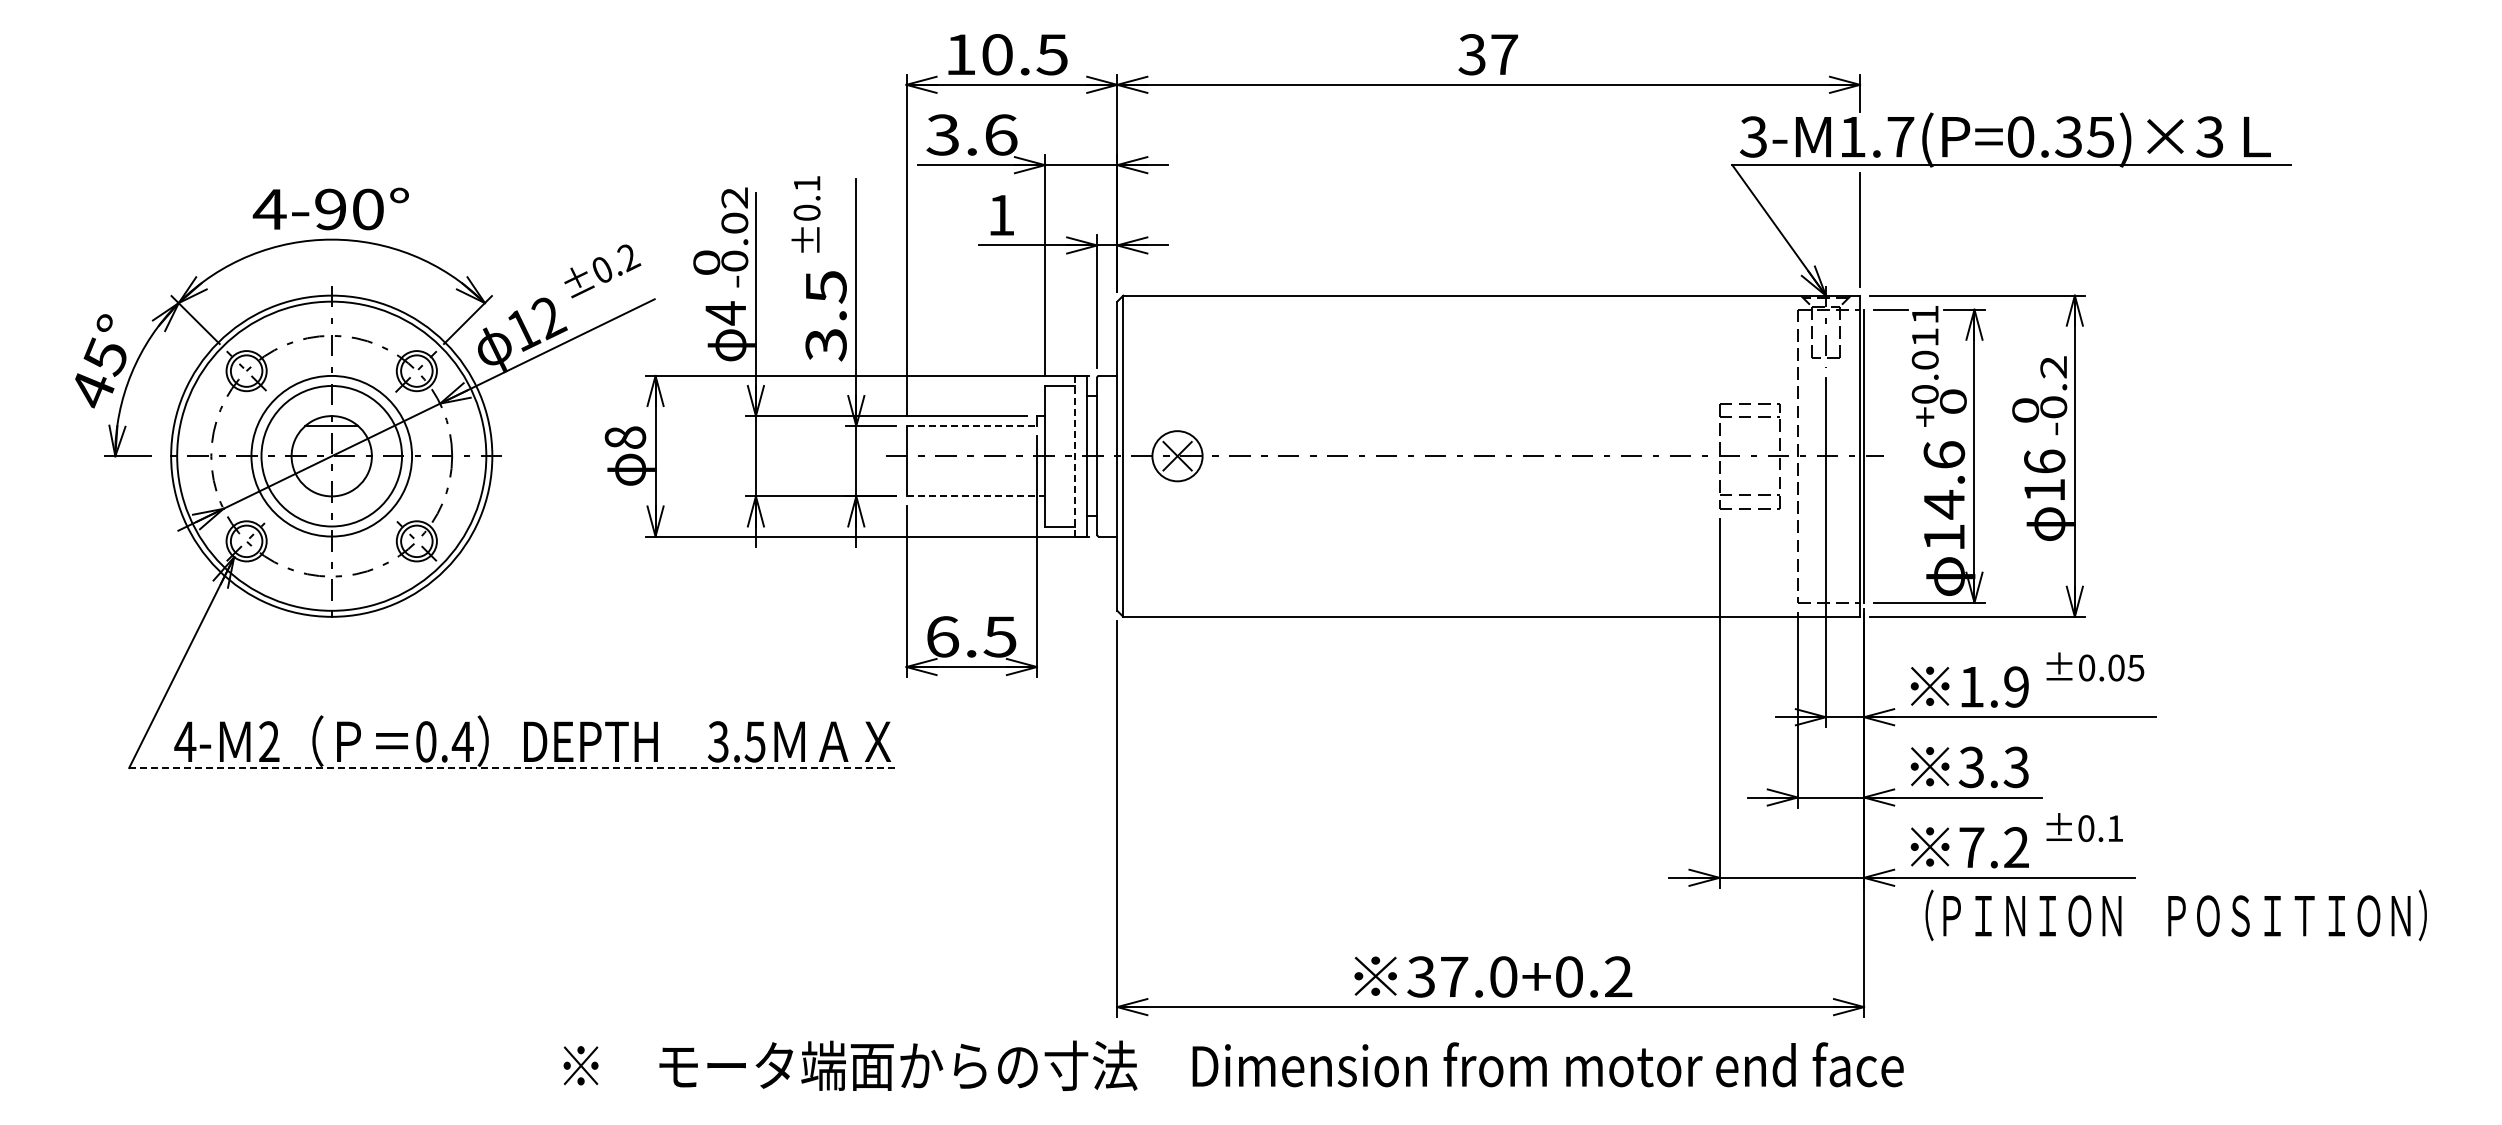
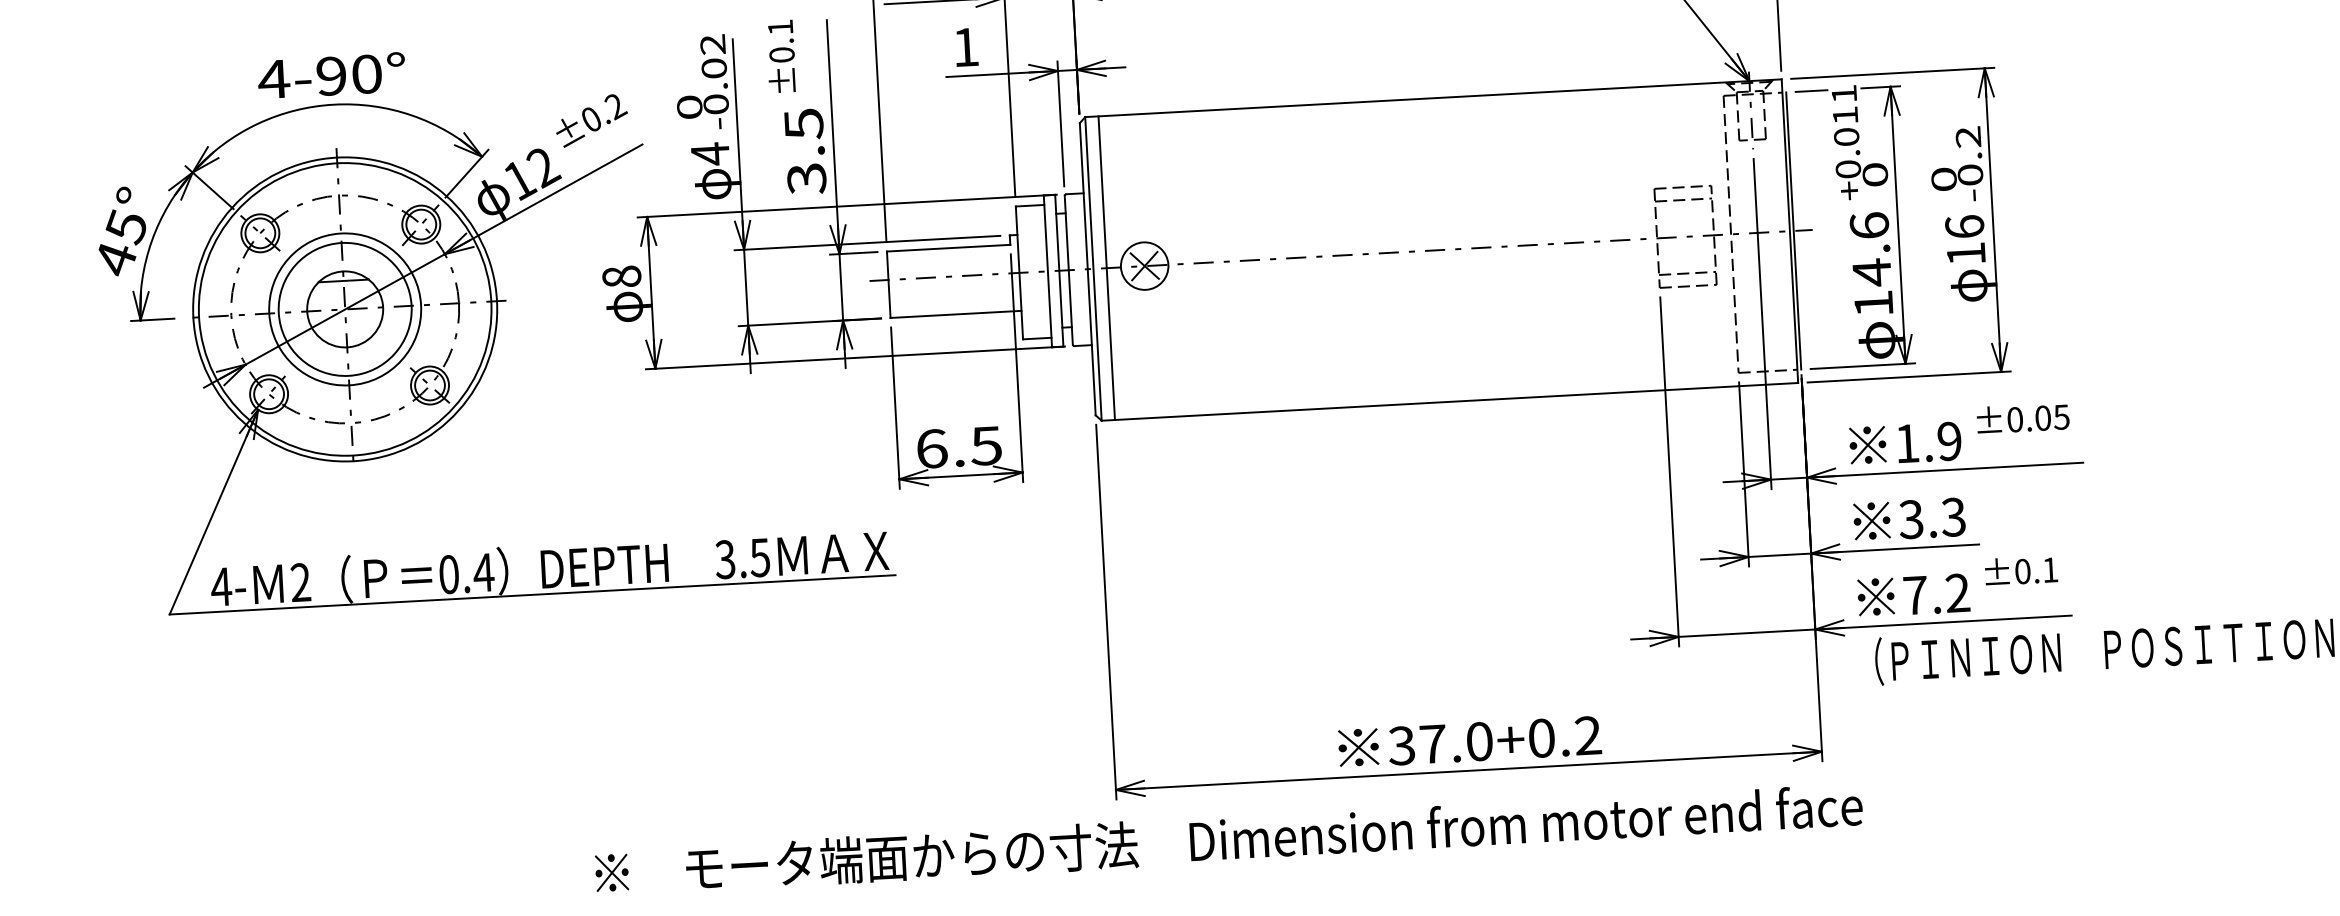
line: (972, 426) -> (949, 248), dashed -> solid
line: (1137, 455) -> (1106, 267), added
line: (1075, 456) -> (1048, 271), dashed -> solid
line: (976, 496) -> (956, 314), dashed -> solid
line: (513, 768) -> (532, 595), dashed -> solid

